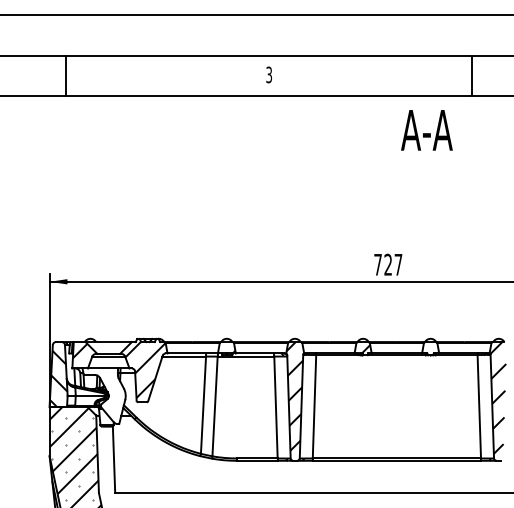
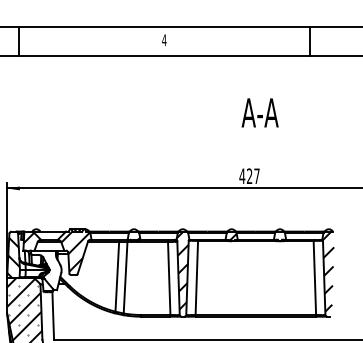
text: (269, 74) -> (164, 39), 3 -> 4
text: (426, 130) -> (259, 113), moved
text: (377, 264) -> (241, 176), 727 -> 427

